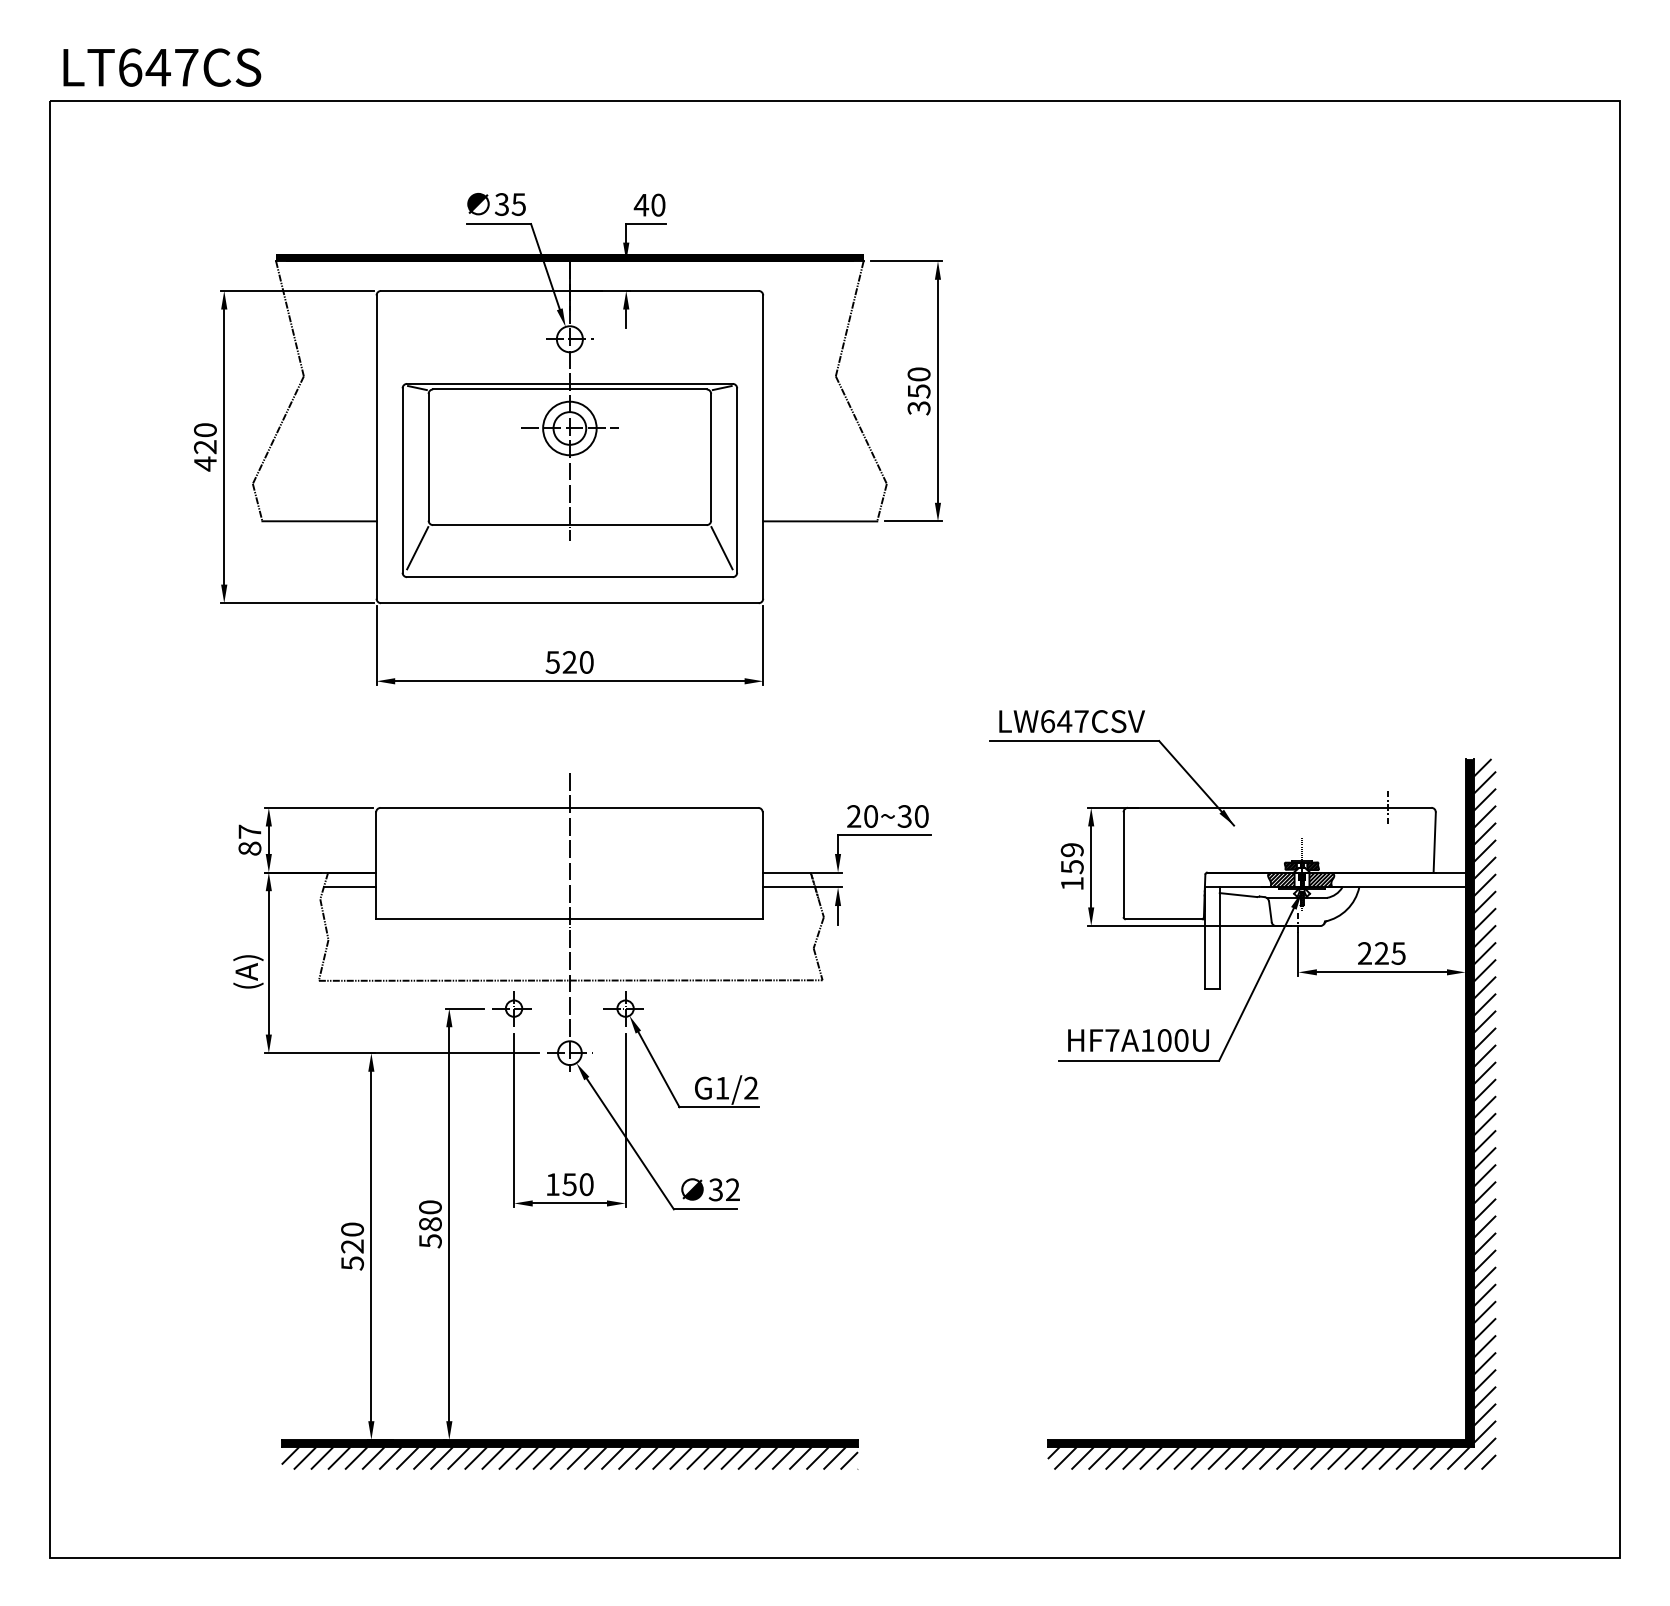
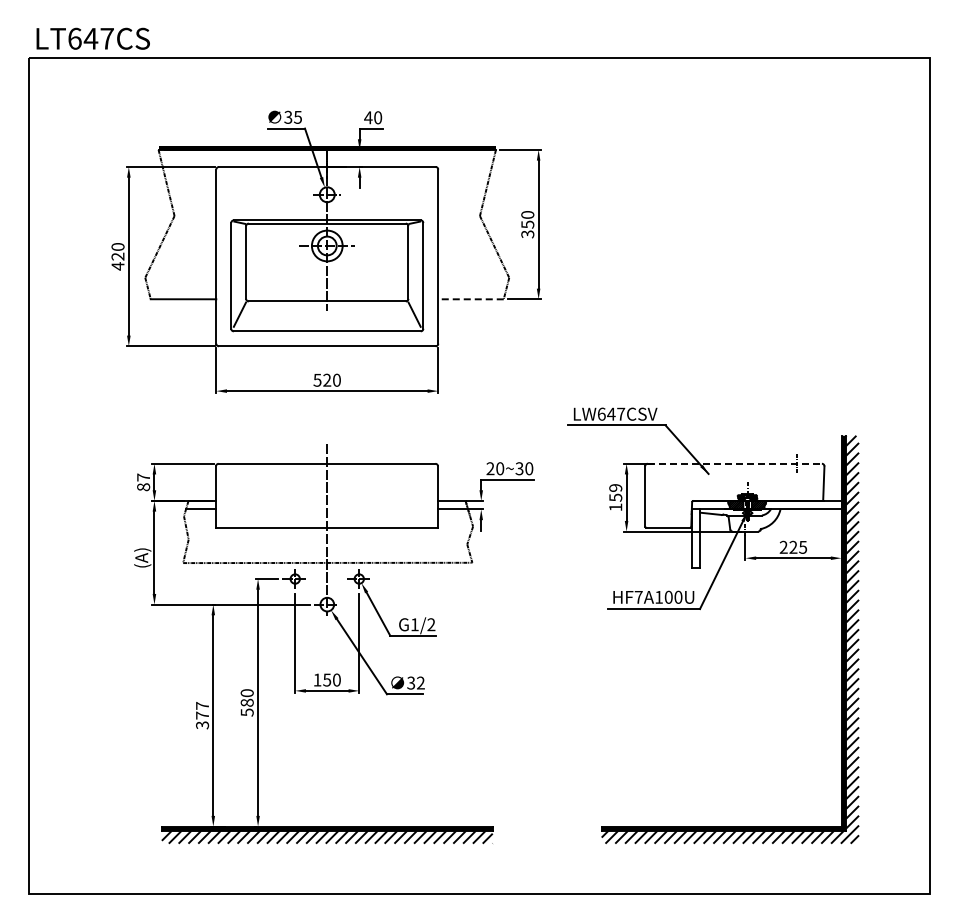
line: (821, 521) -> (471, 299), solid -> dashed
line: (1280, 807) -> (735, 463), solid -> dashed
text: (352, 1244) -> (202, 714), 520 -> 377

